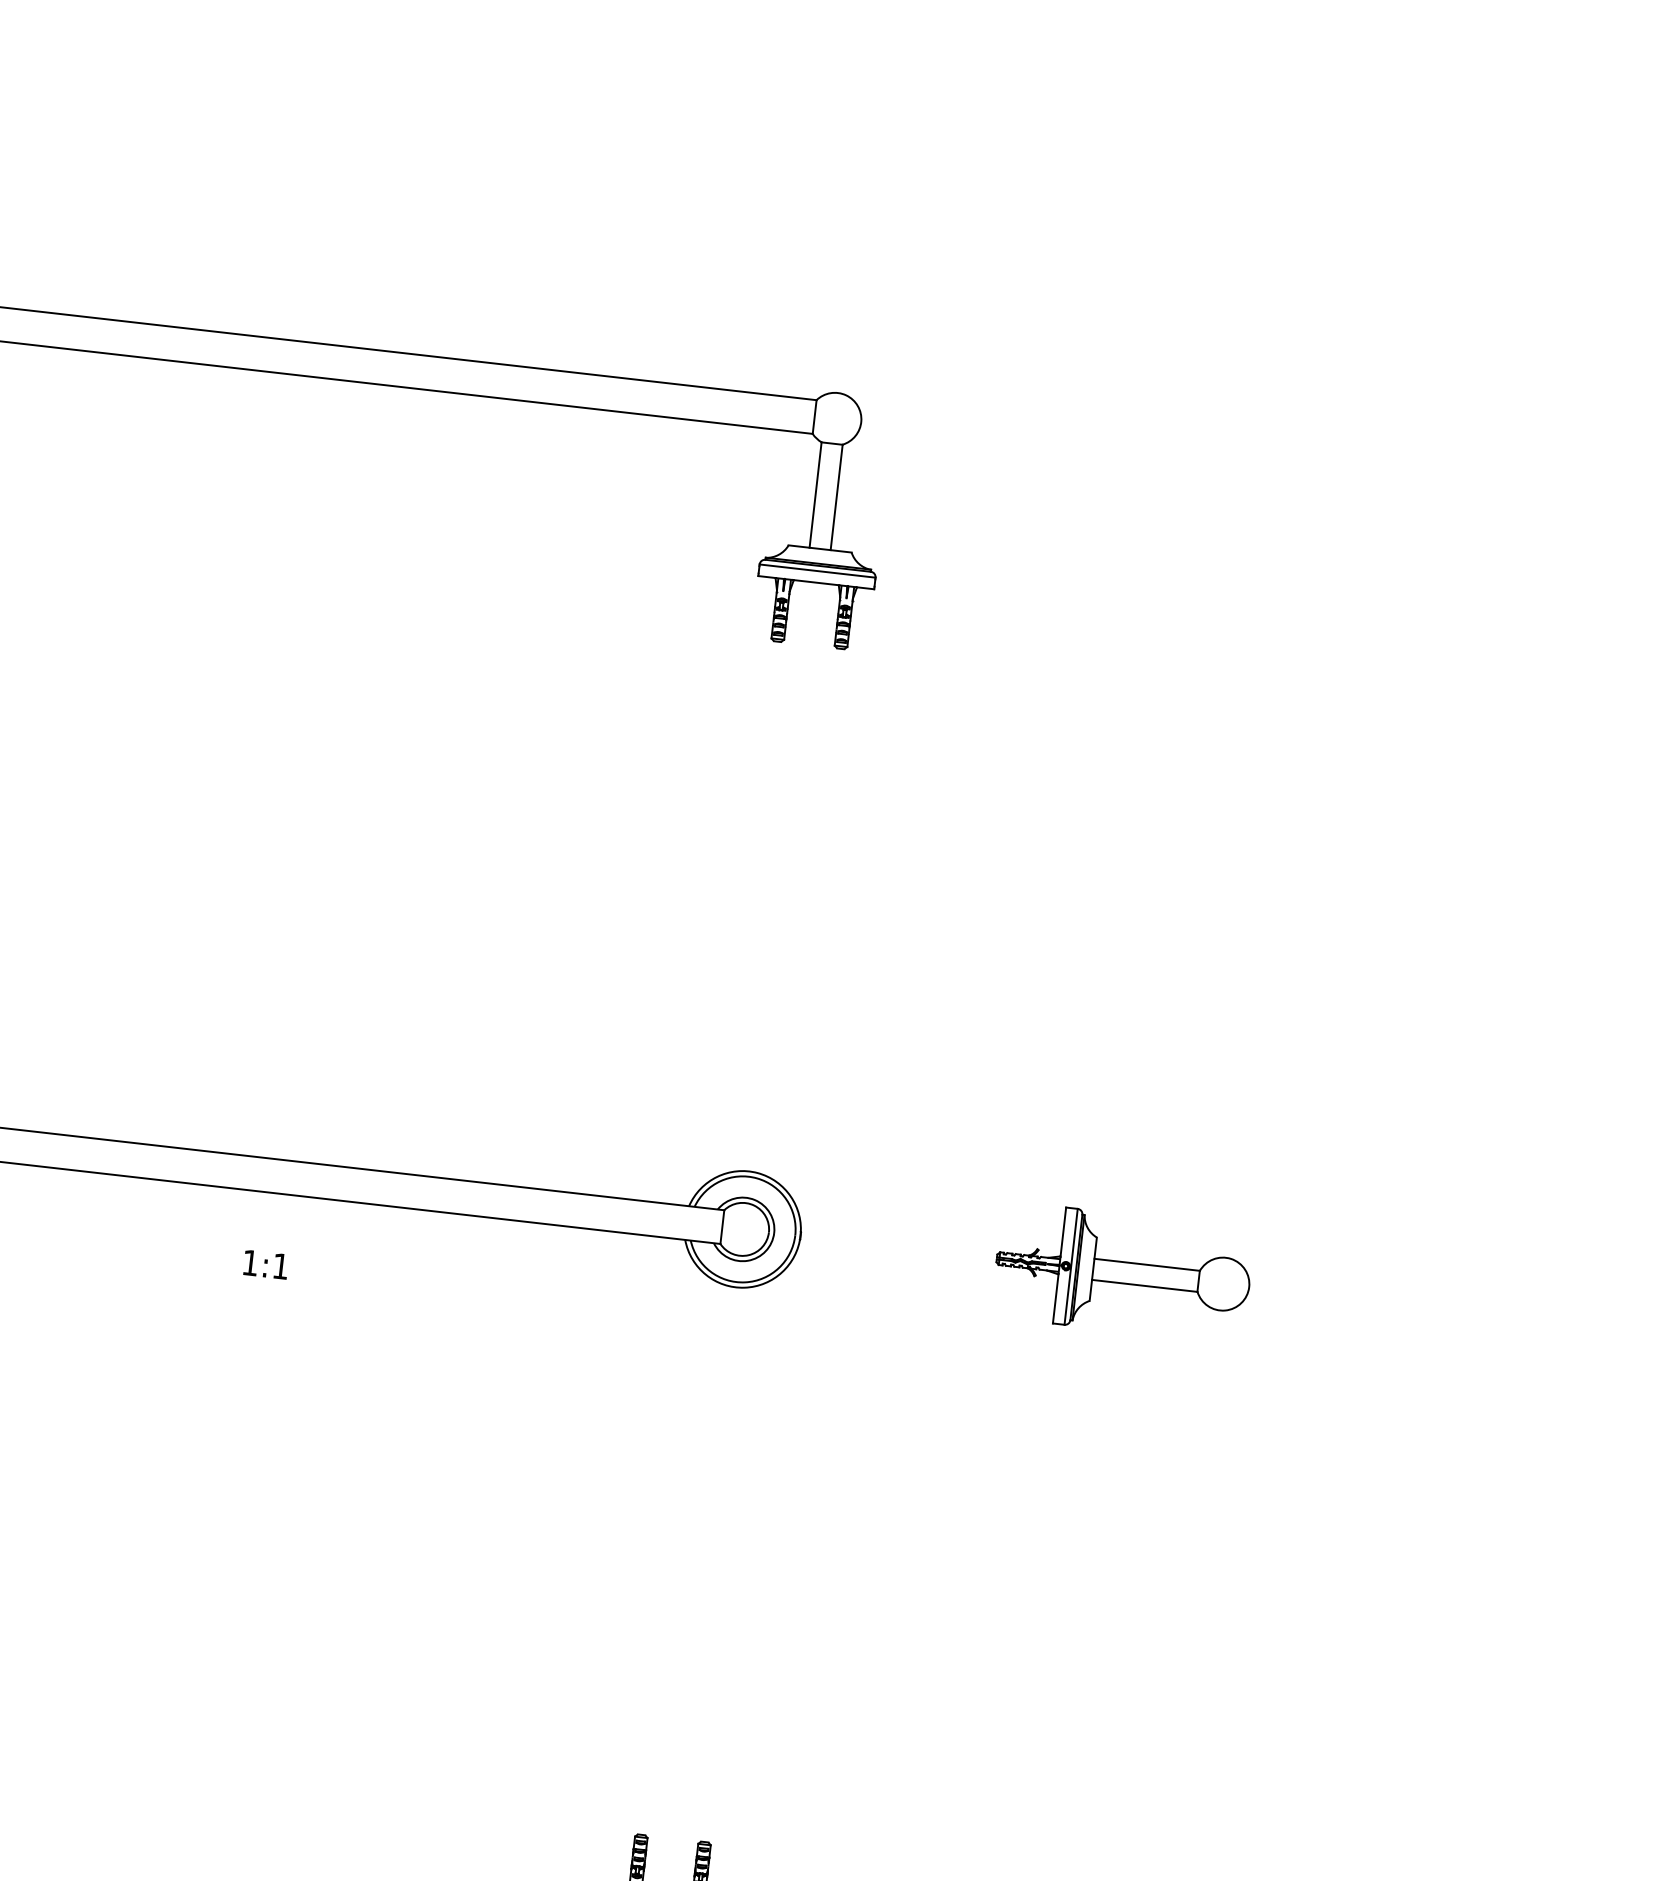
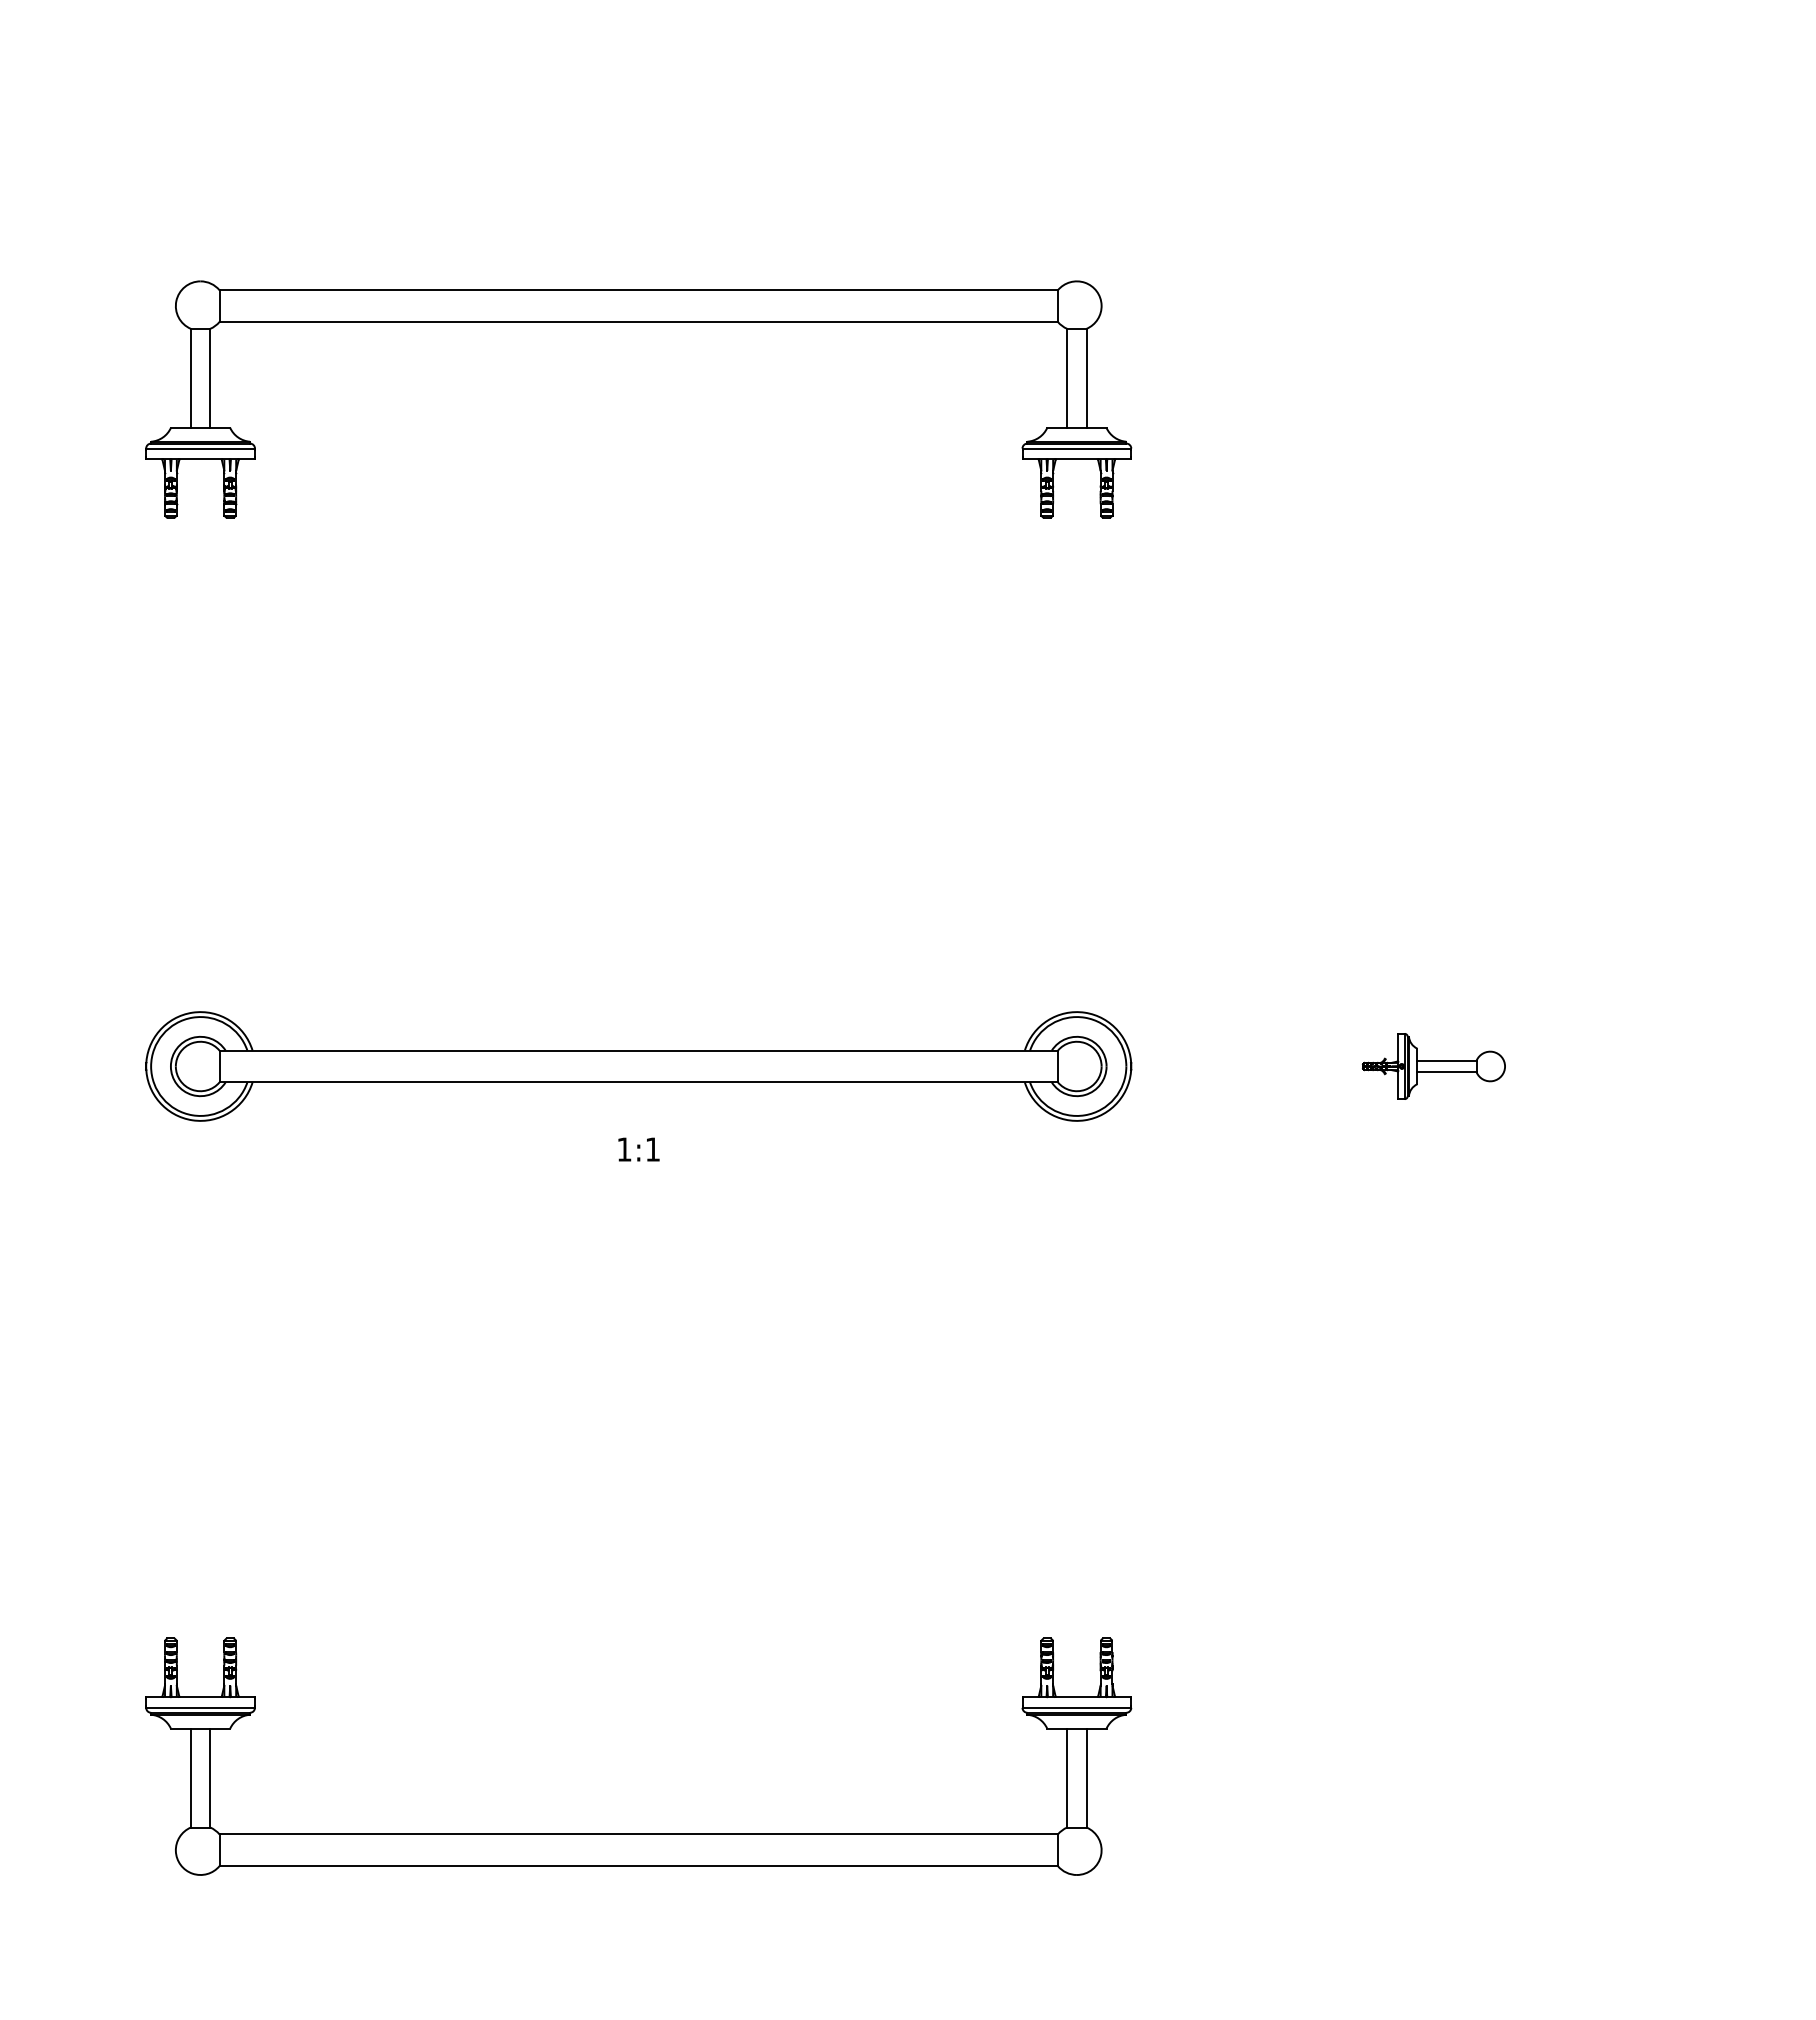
part: (1122, 1272) -> (1433, 1066), size x0.6

